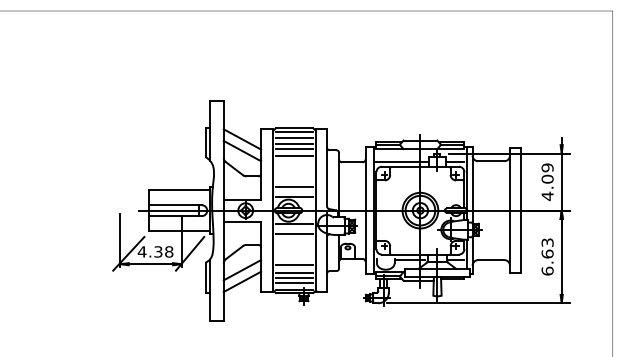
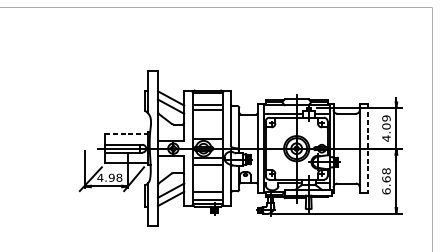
line: (294, 138) -> (207, 97), removed
line: (294, 143) -> (207, 101), removed
line: (294, 186) -> (207, 131), removed
line: (179, 190) -> (126, 134), solid -> dashed
line: (520, 210) -> (367, 148), solid -> dashed
text: (547, 242) -> (386, 171), 6.63 -> 6.68
text: (158, 251) -> (111, 177), 4.38 -> 4.98
line: (294, 265) -> (207, 187), removed
line: (294, 277) -> (207, 195), removed

